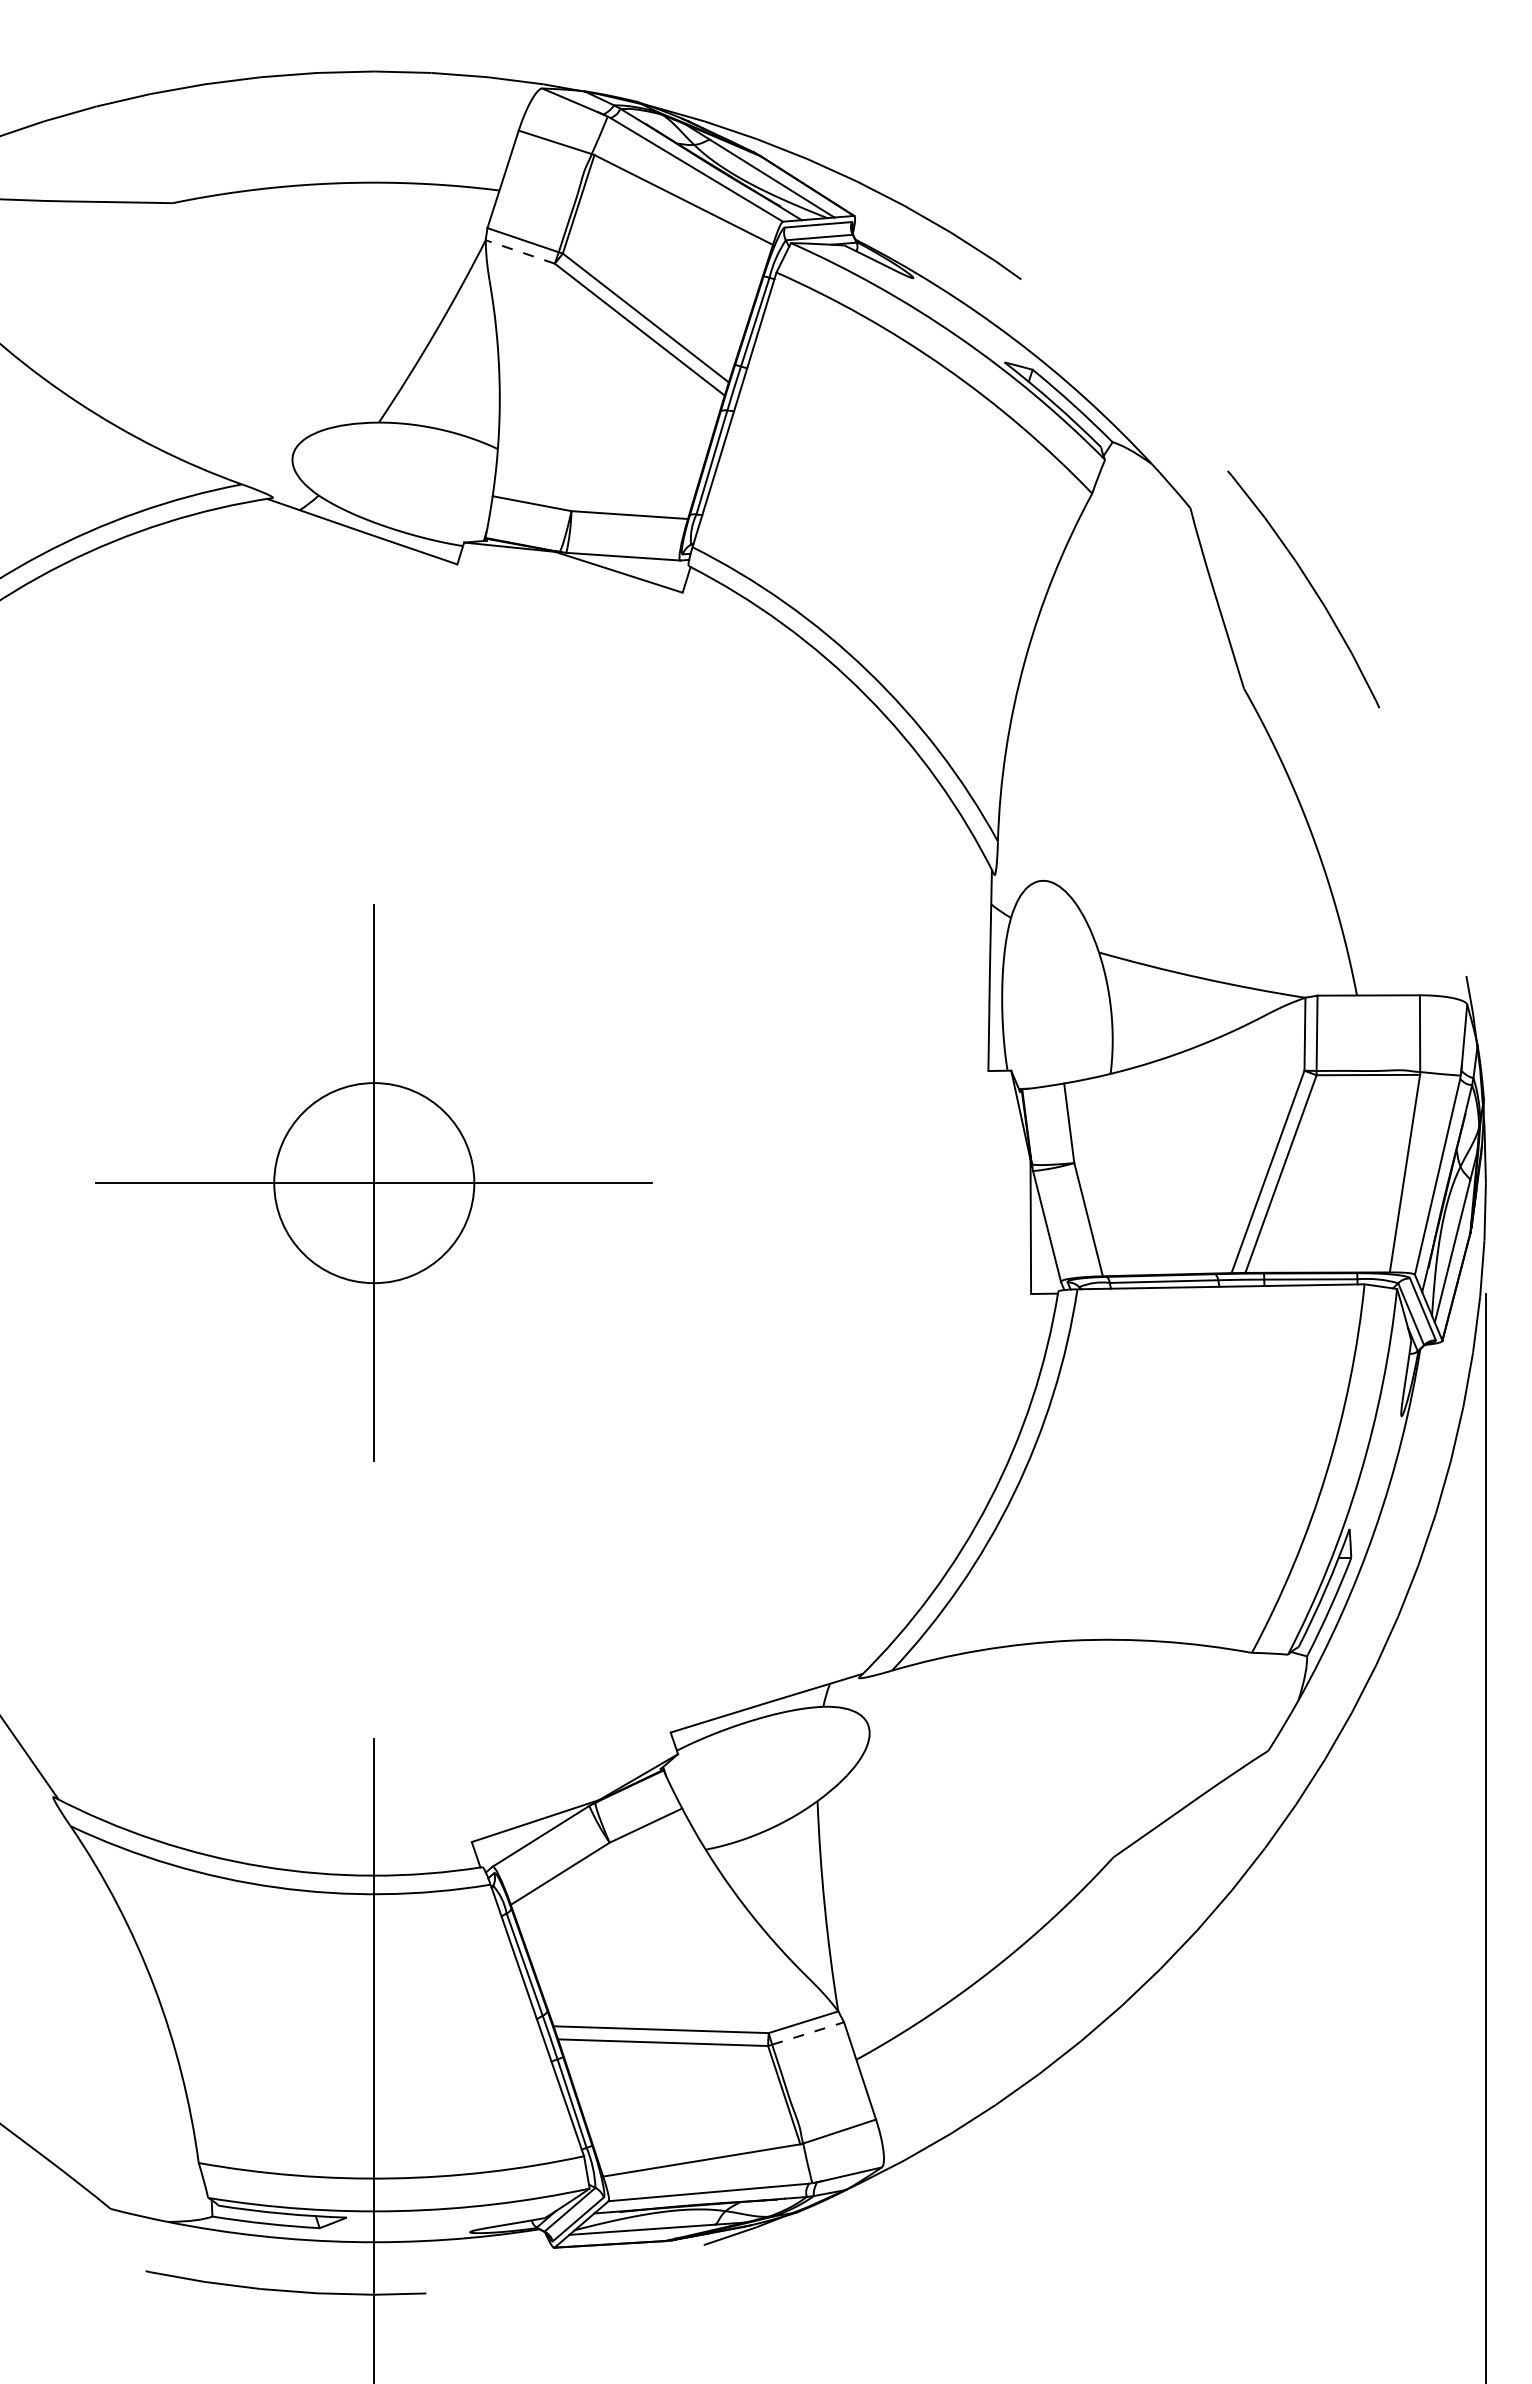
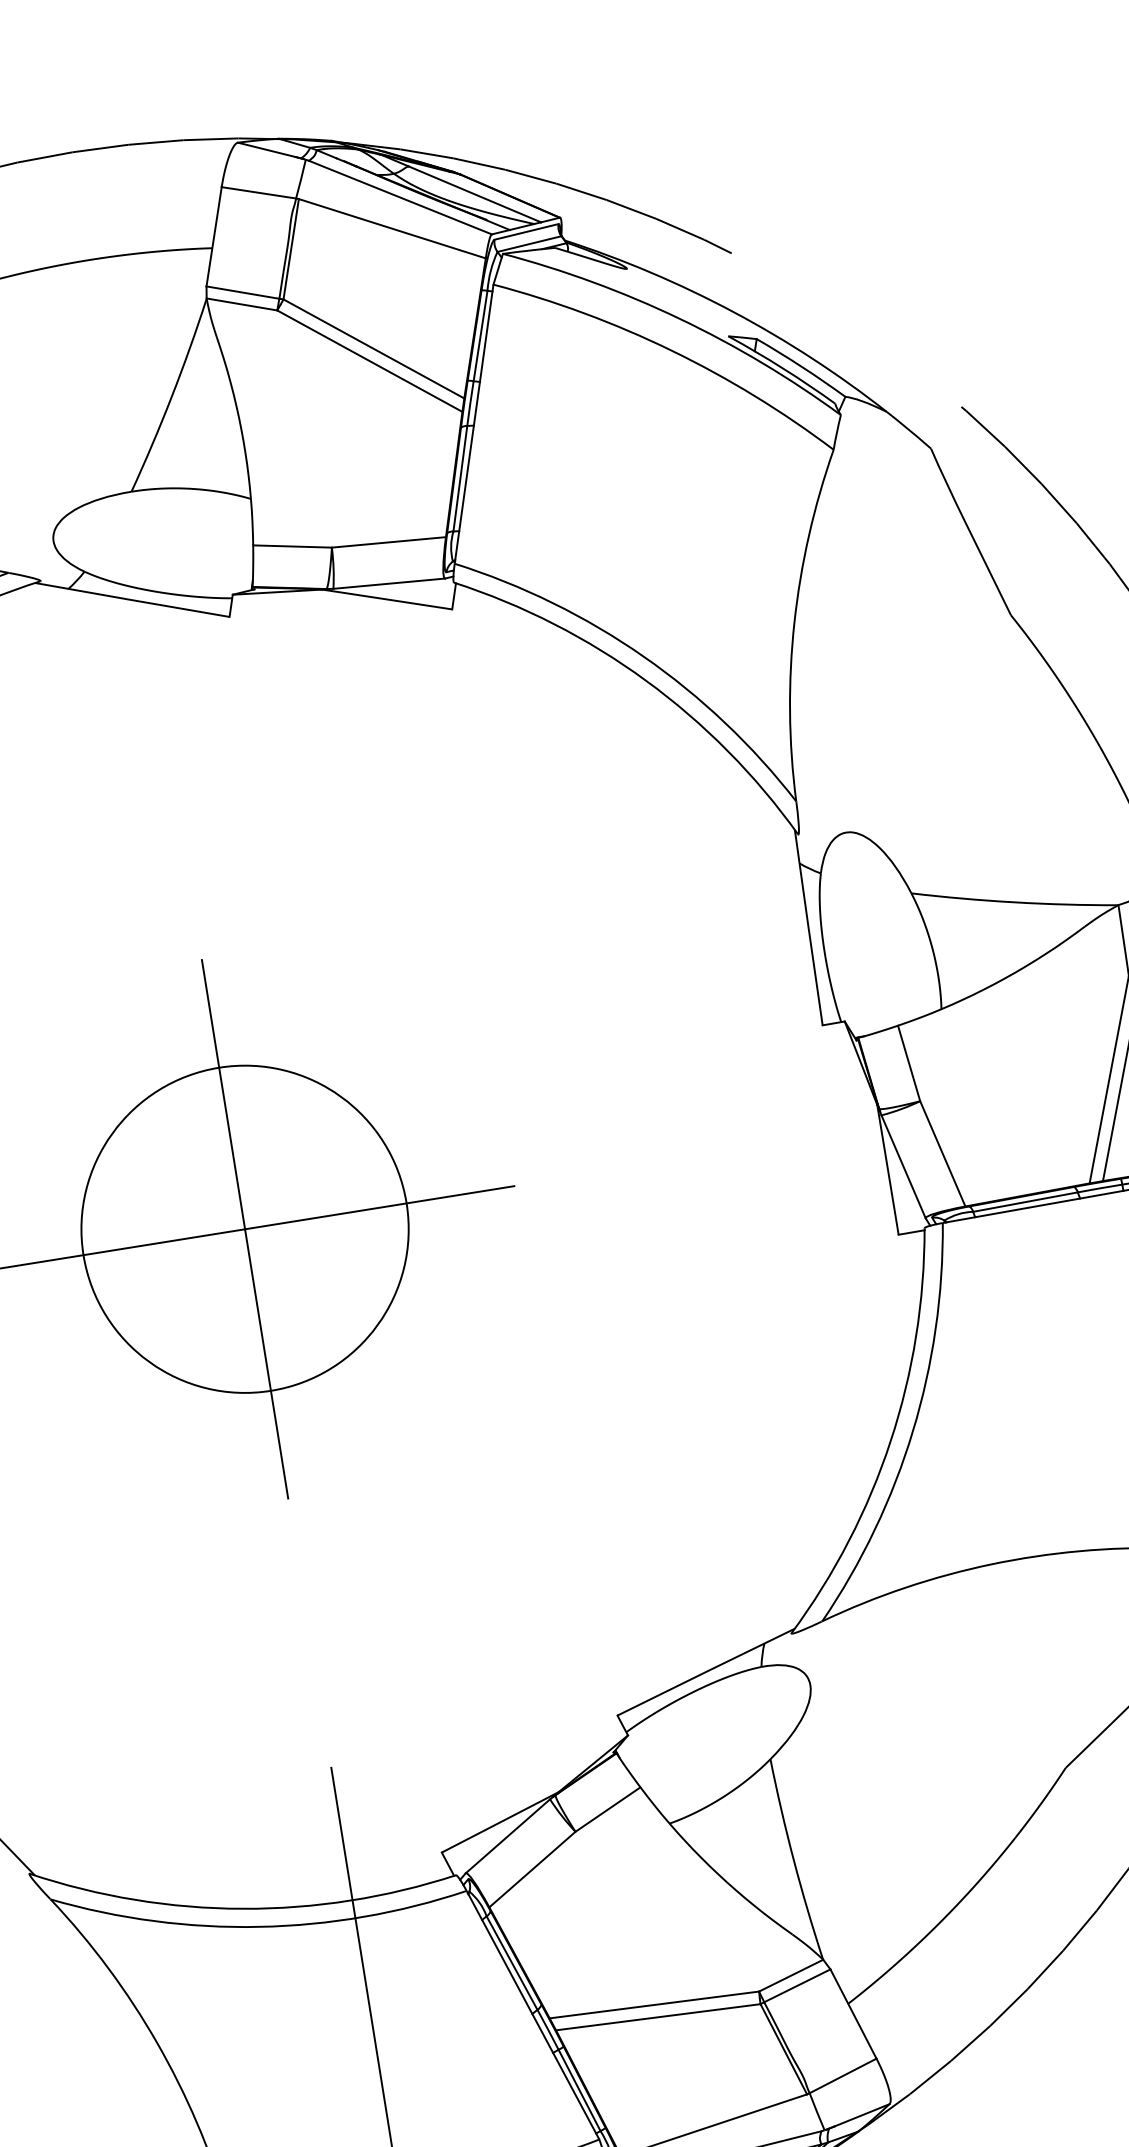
line: (520, 251) -> (242, 303), dashed -> solid
circle: (374, 1182) -> (245, 1228), size x1.67
line: (808, 2033) -> (797, 1985), dashed -> solid

